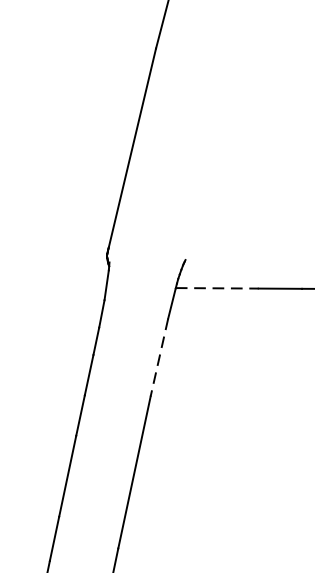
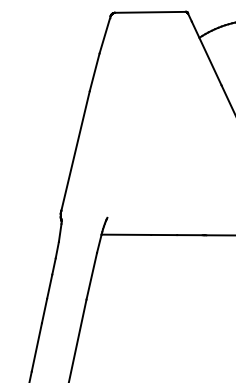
line: (217, 287) -> (126, 234), dashed -> solid
line: (158, 357) -> (91, 276), dashed -> solid

